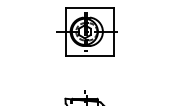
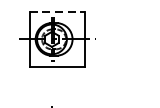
line: (90, 7) -> (58, 11), solid -> dashed

